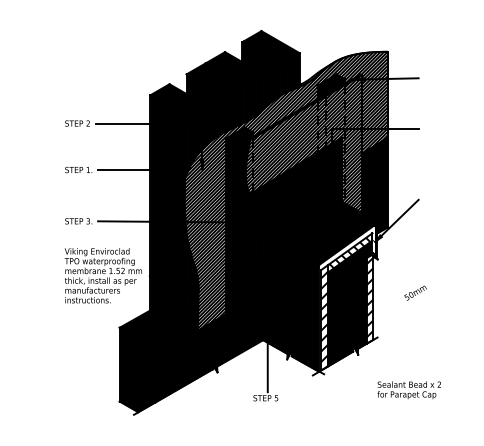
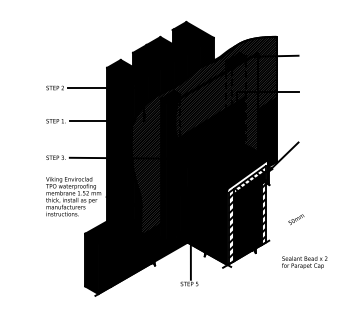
text: (415, 292) -> (296, 219), moved
text: (408, 390) -> (304, 262), moved

